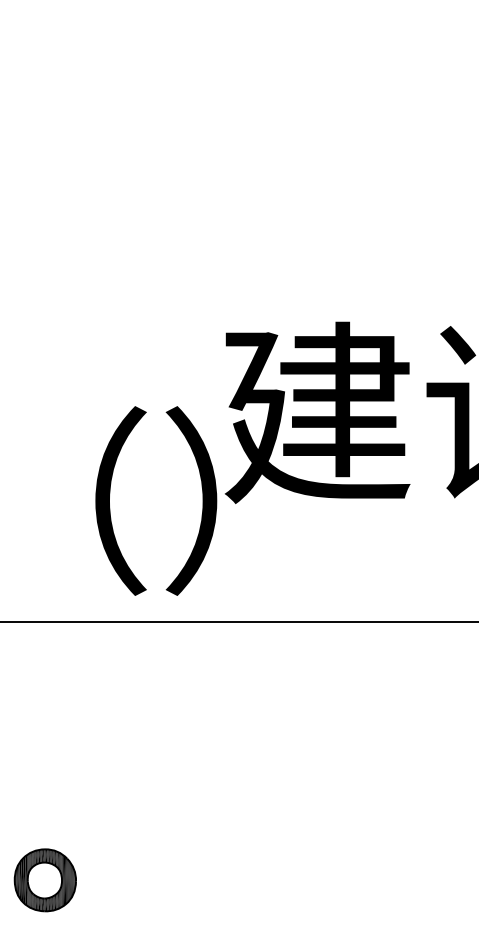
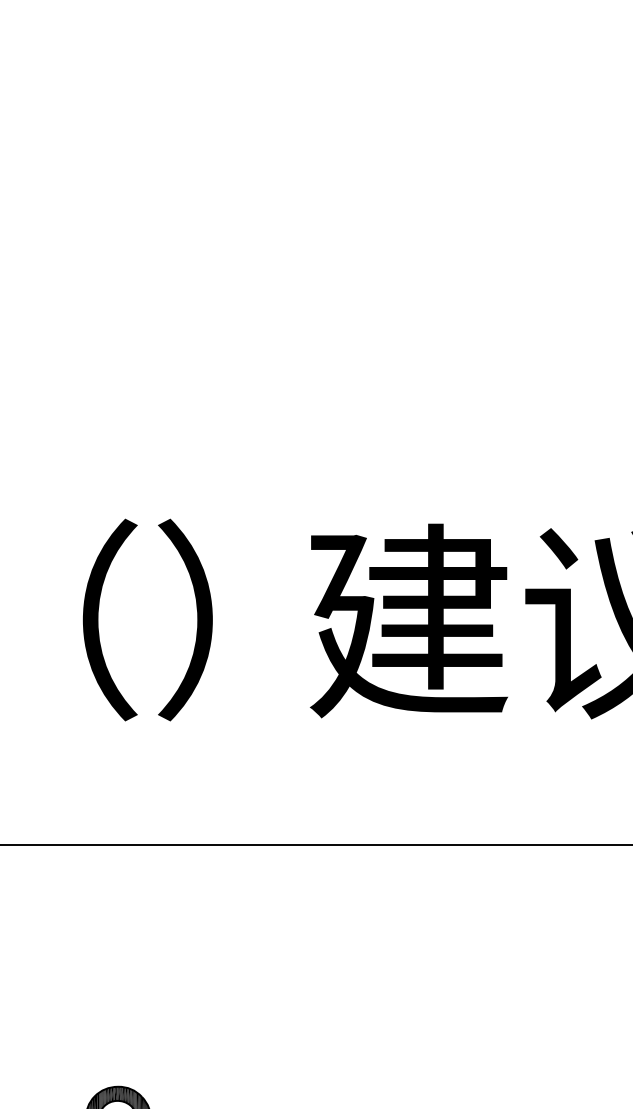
text: (155, 500) -> (147, 619), moved

